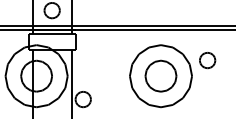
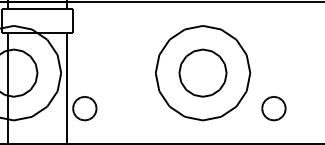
part: (207, 60) -> (273, 108), moved

